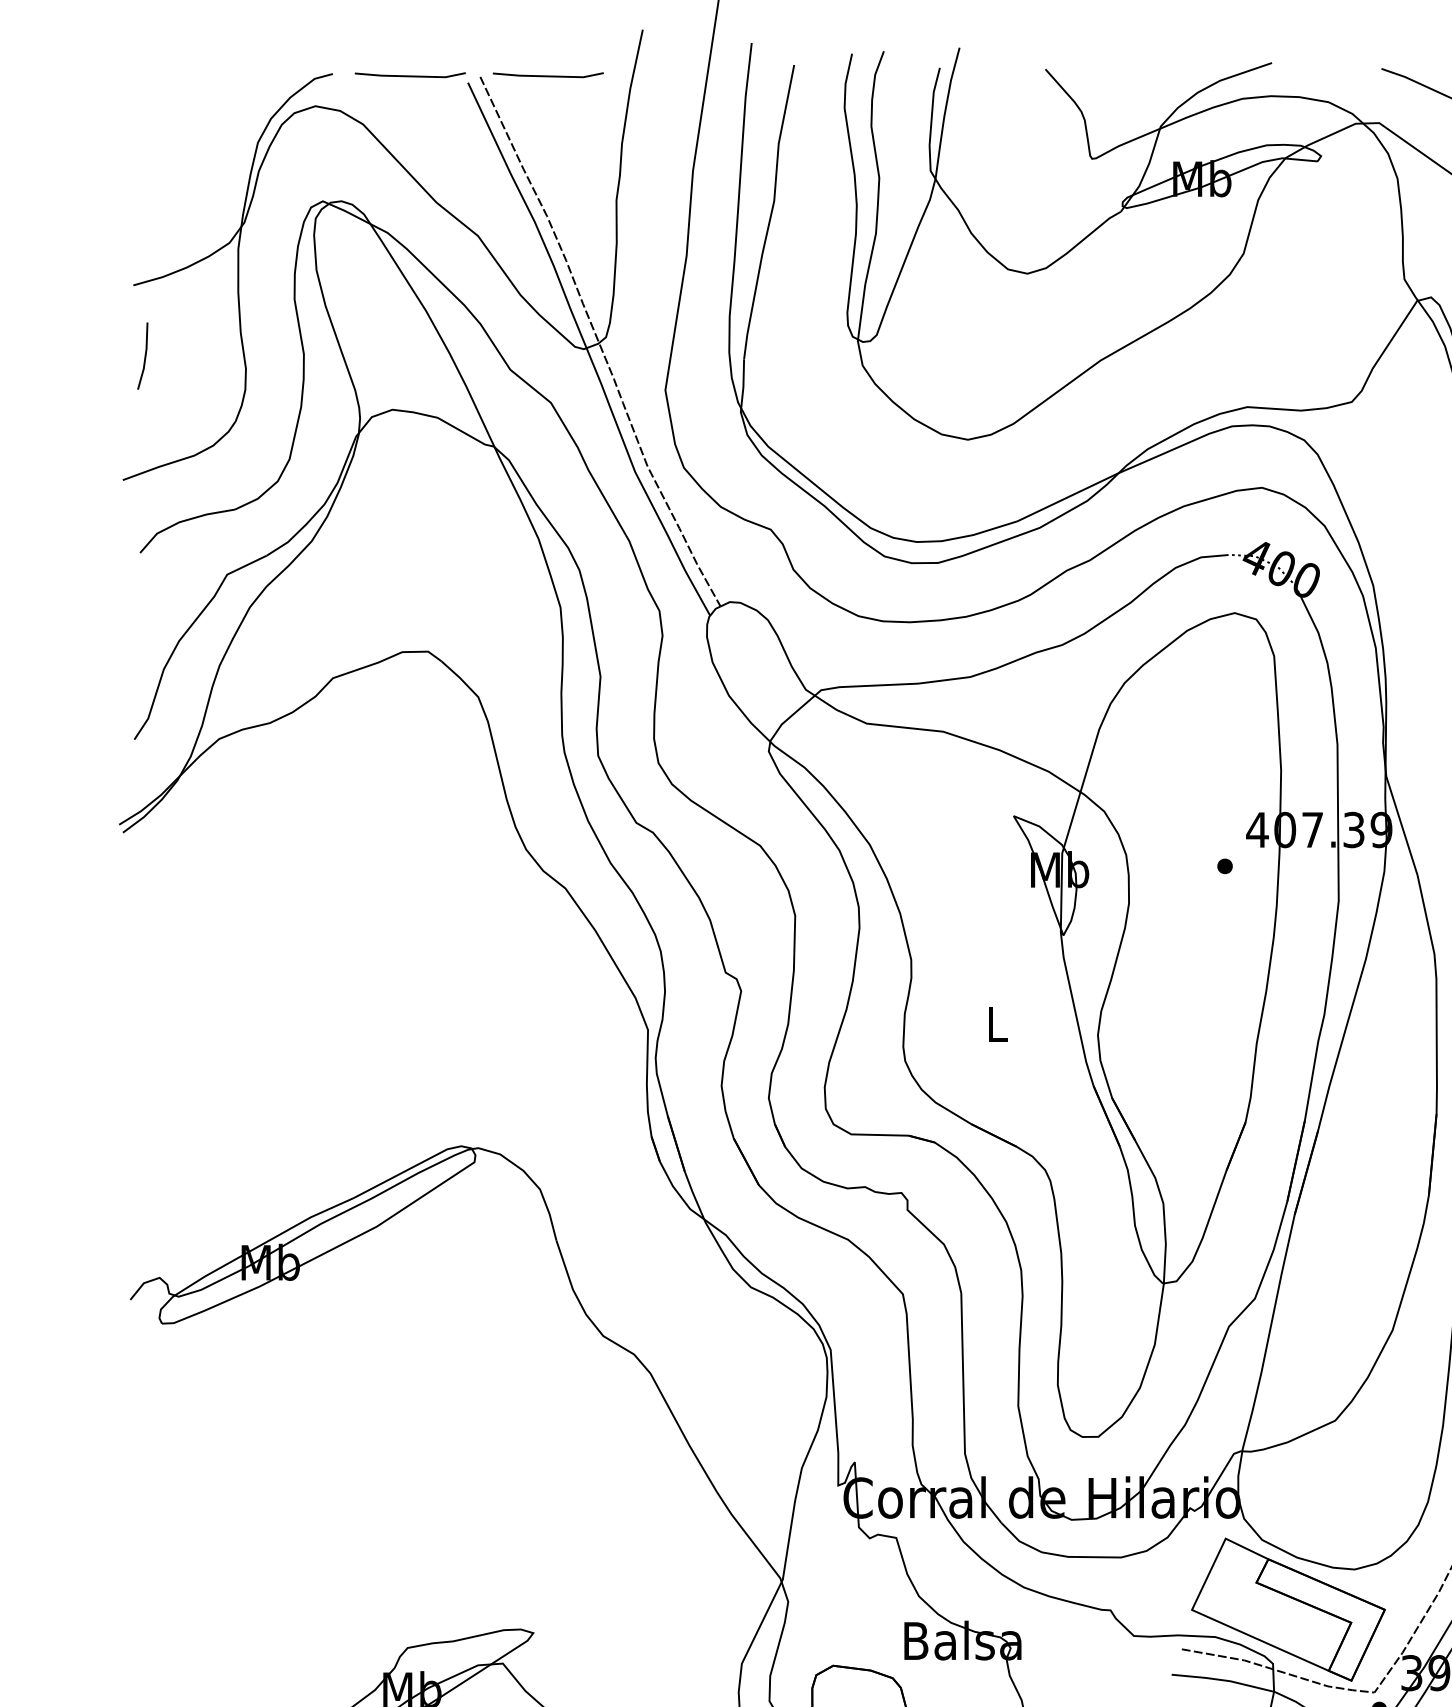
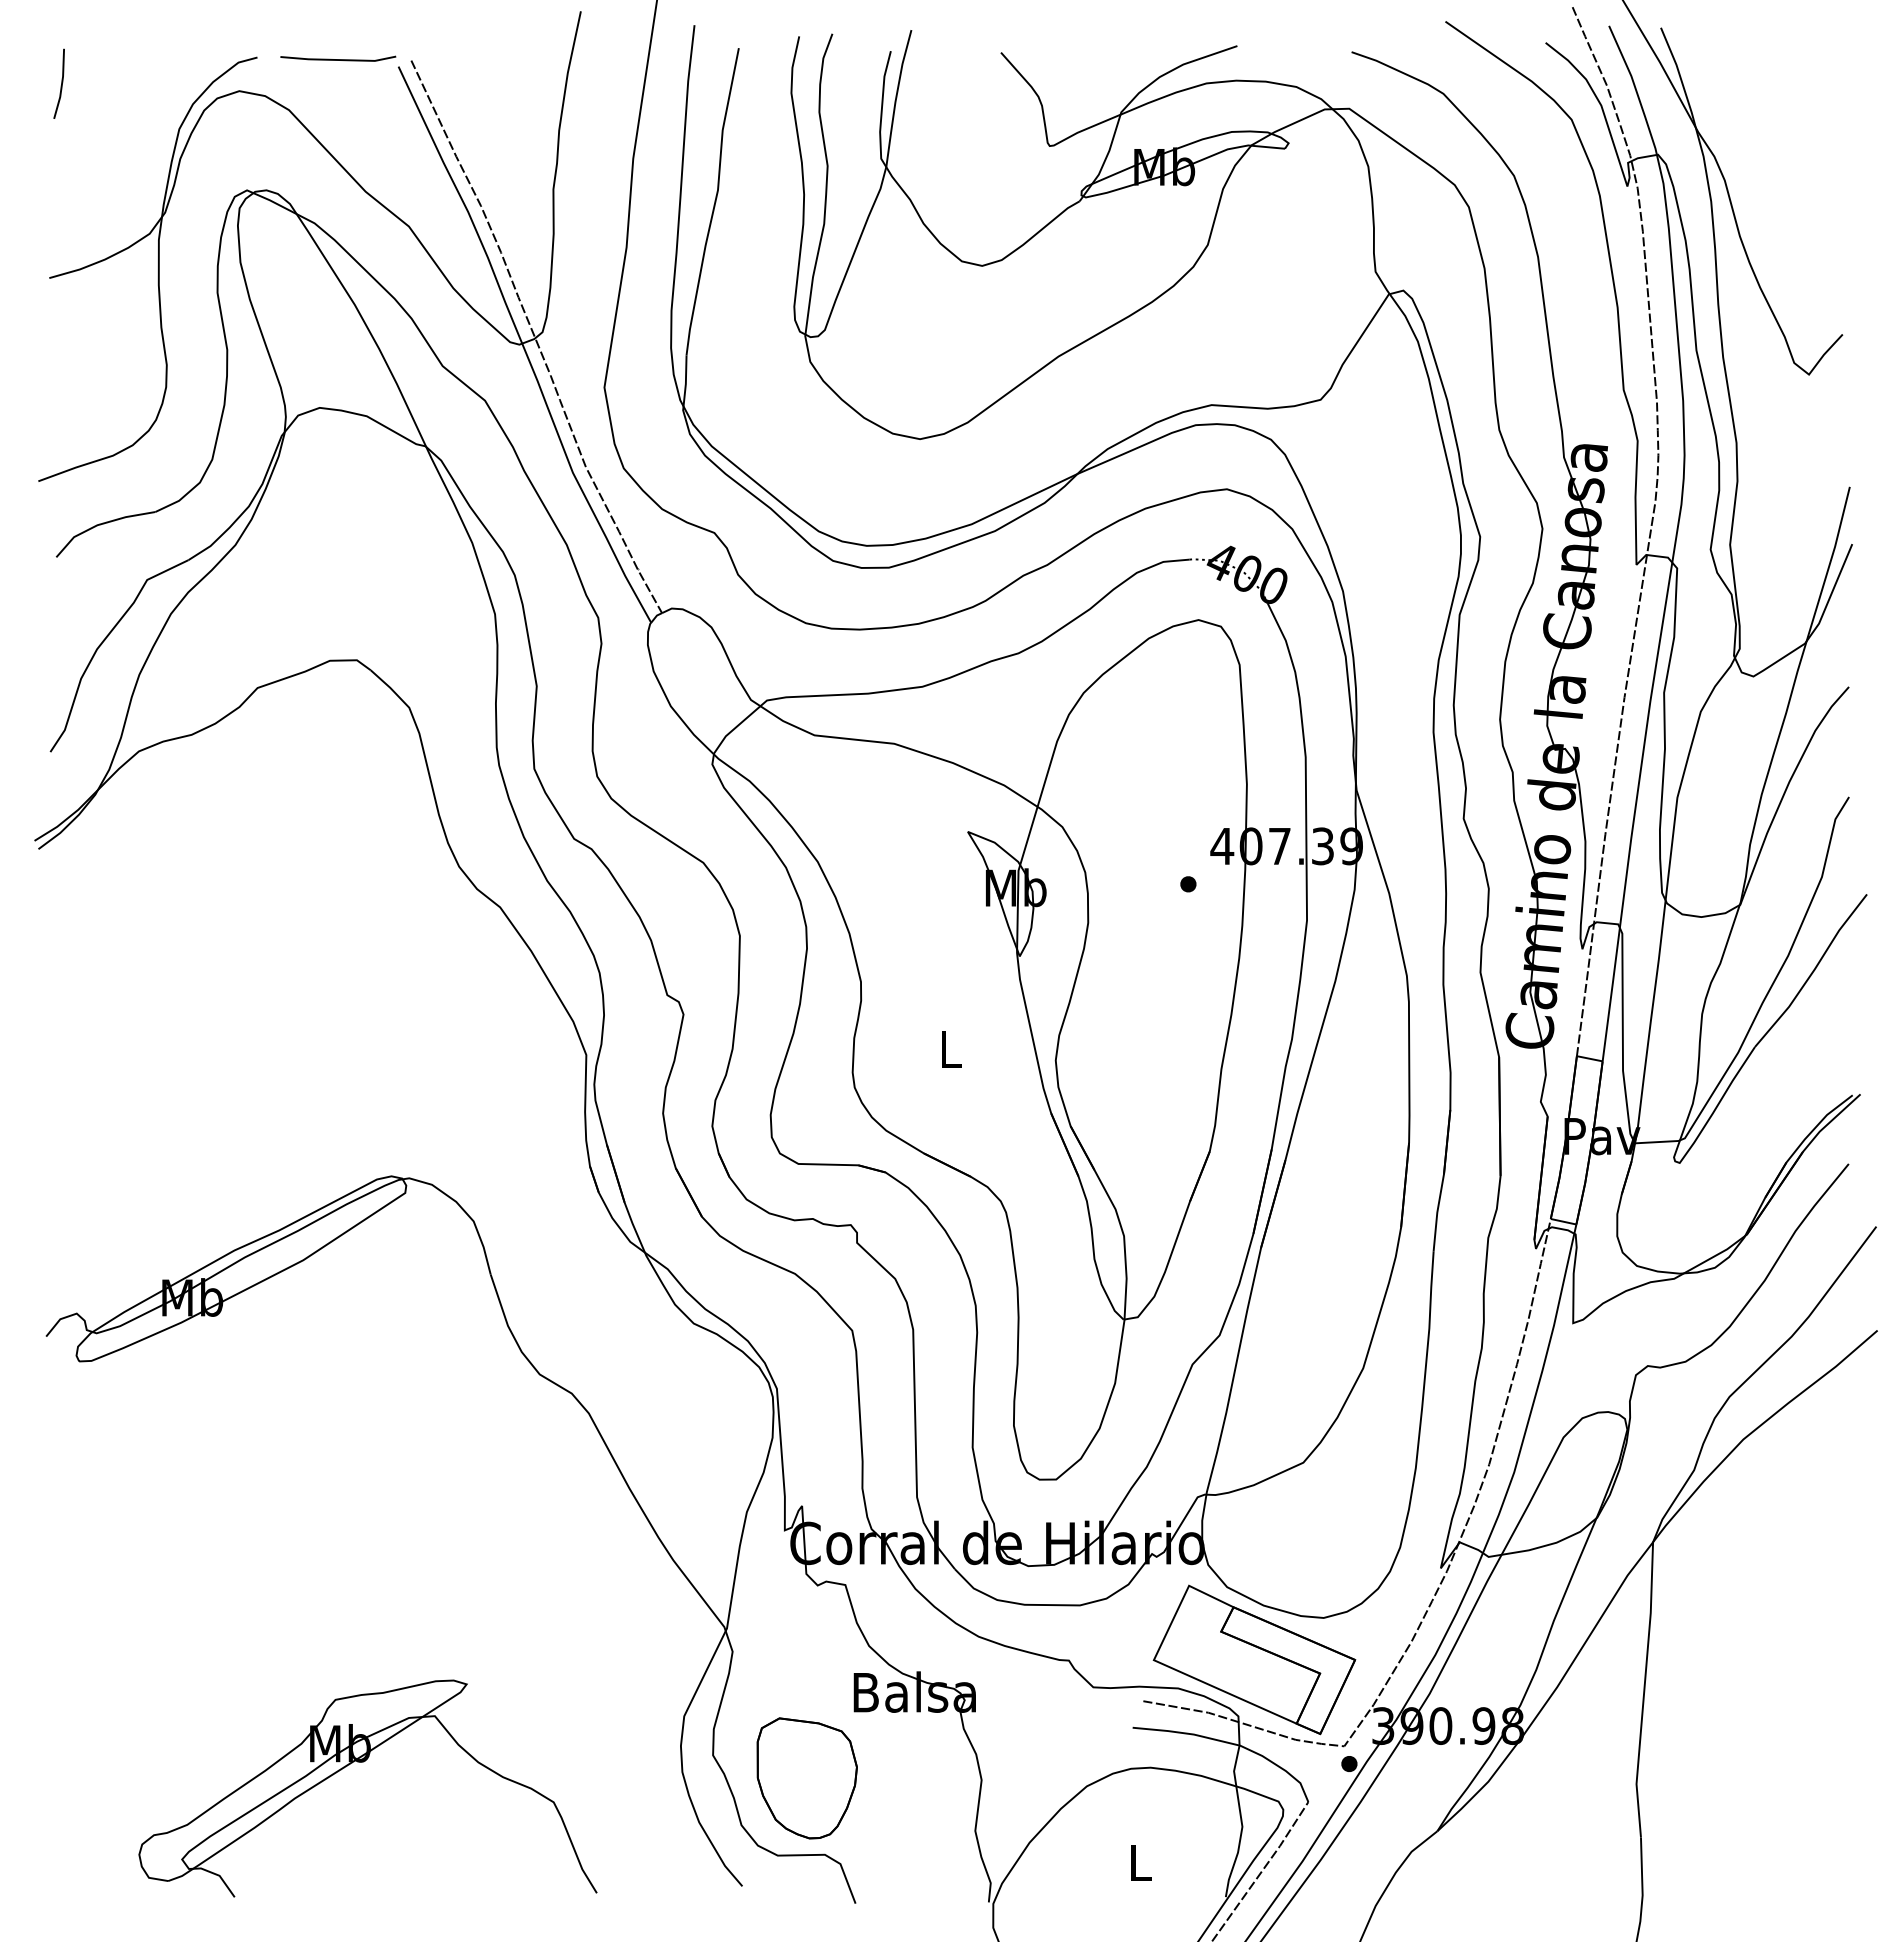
line: (548, 75) -> (482, 59), removed
line: (144, 357) -> (60, 85), moved

